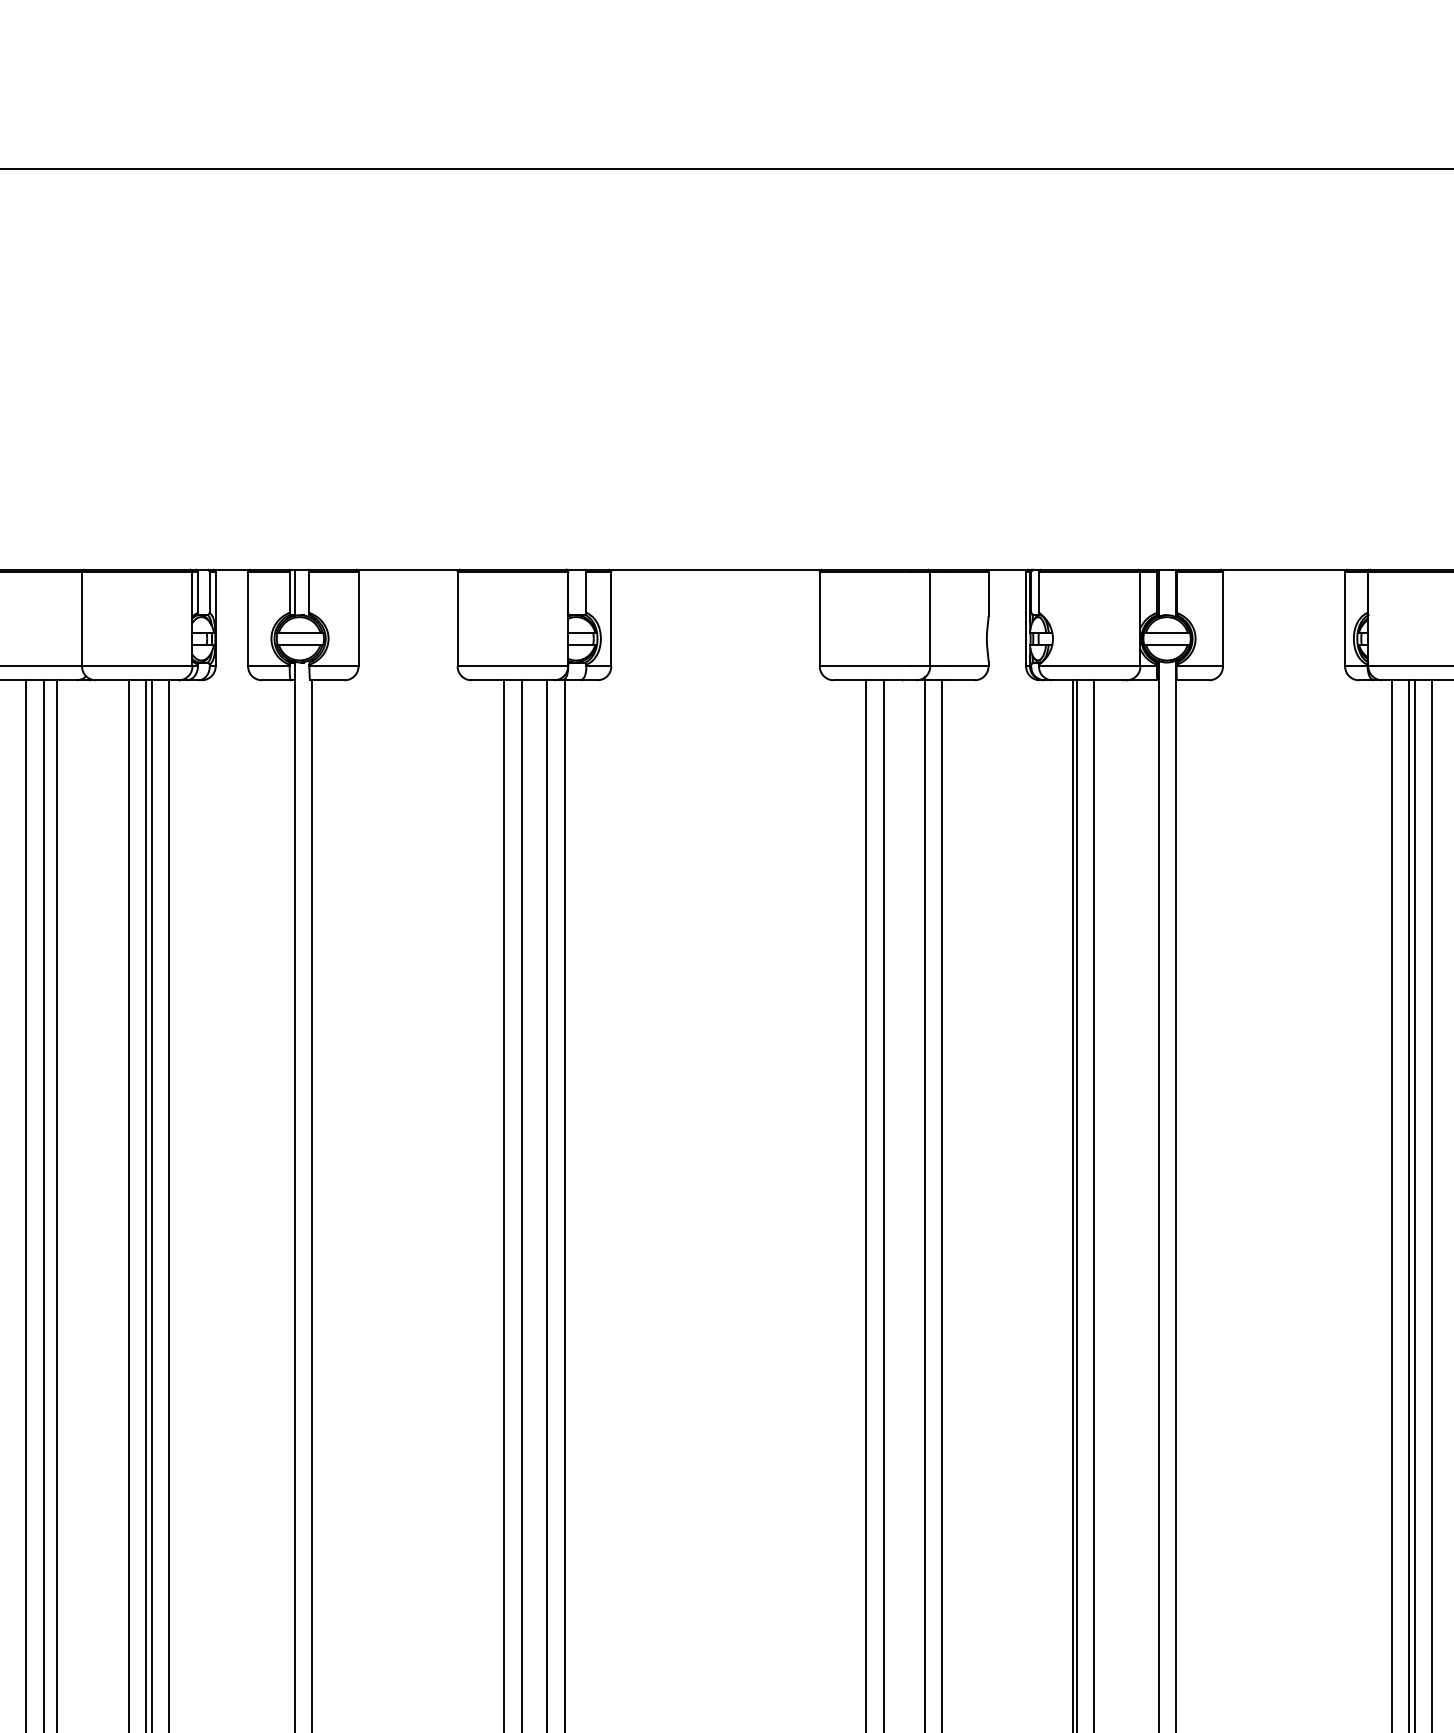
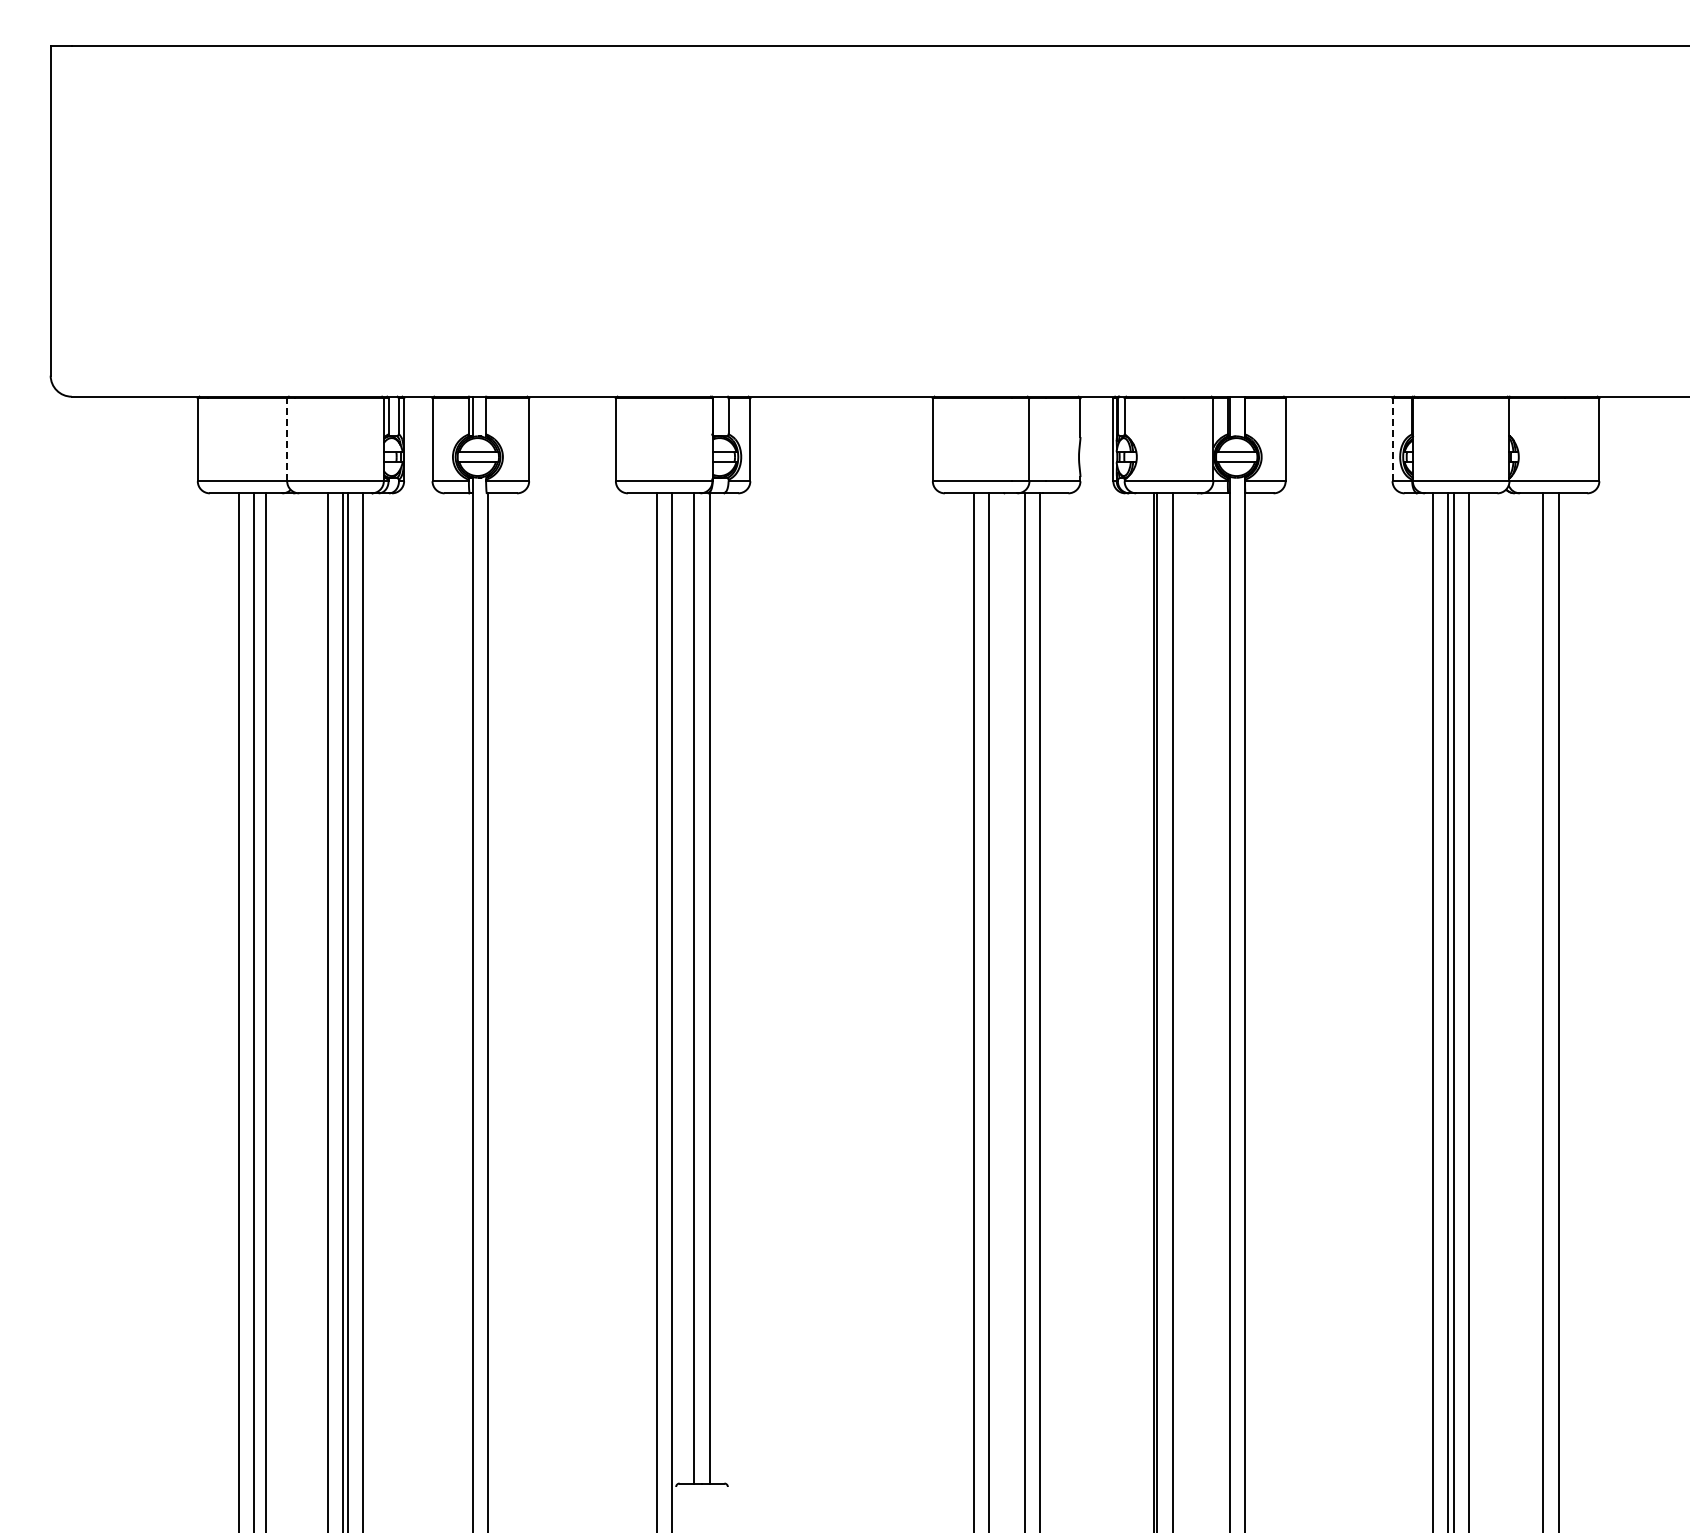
line: (82, 618) -> (287, 439), solid -> dashed
line: (1345, 618) -> (1392, 439), solid -> dashed

